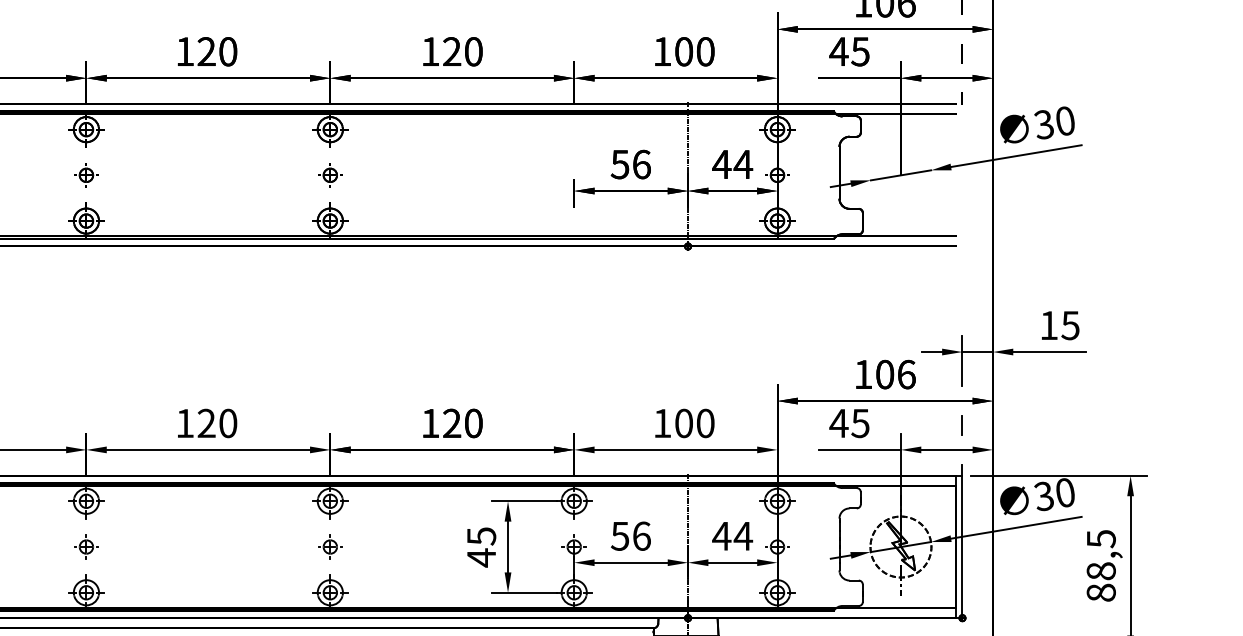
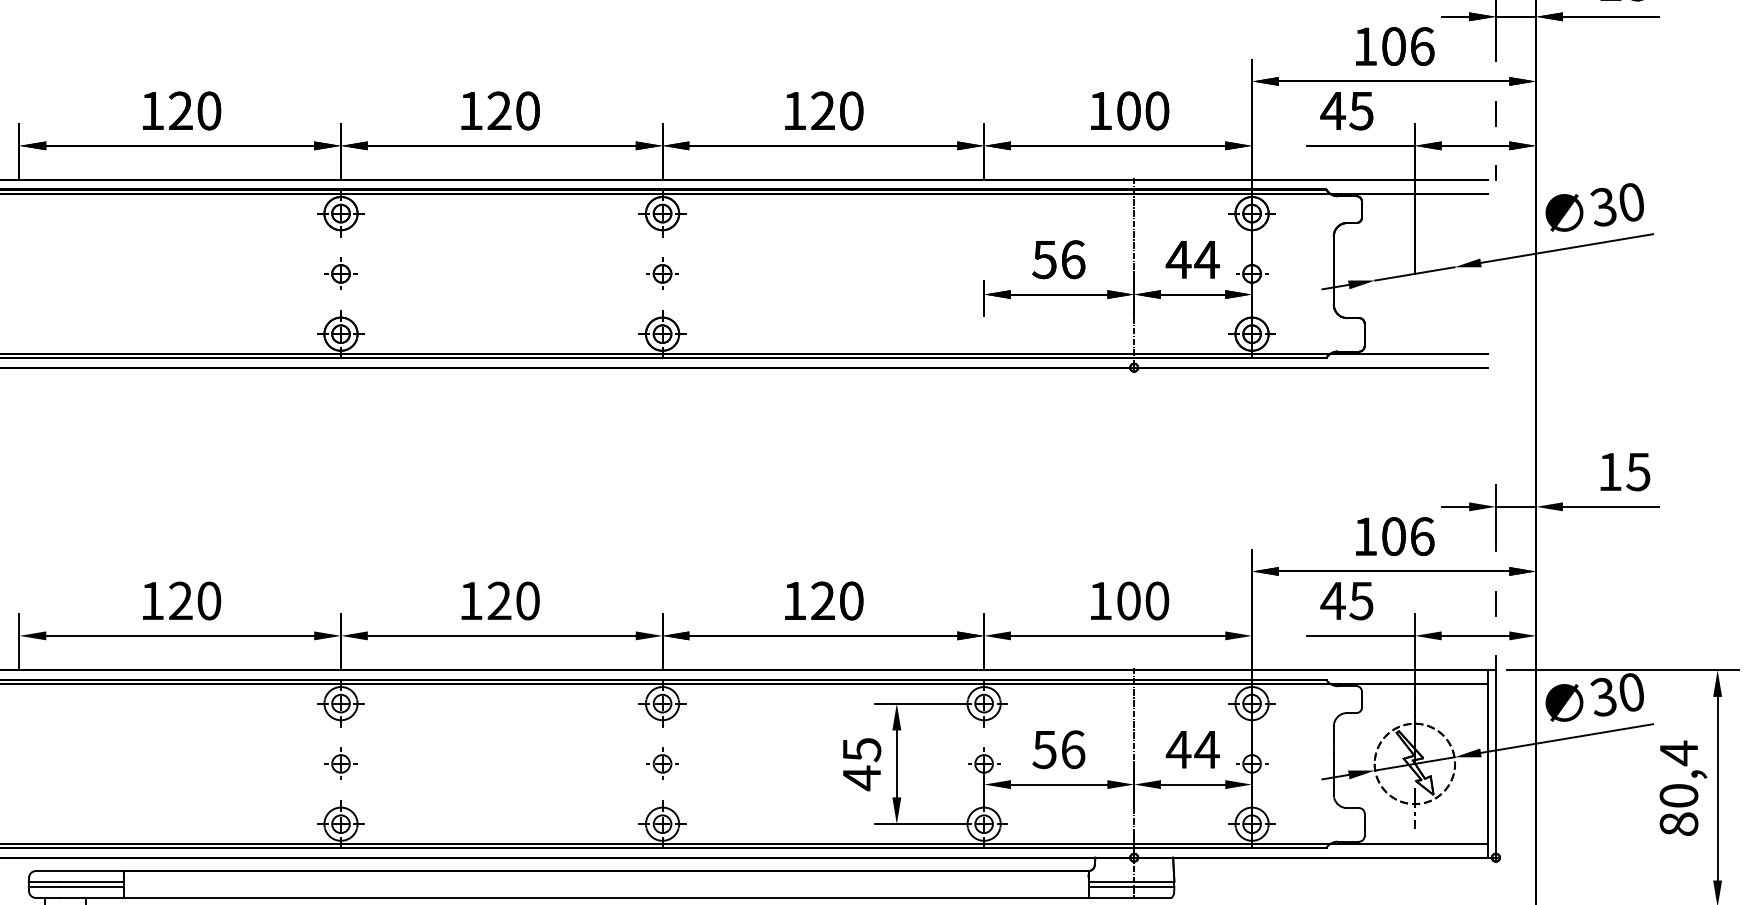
text: (1100, 554) -> (1678, 773), 88,5 -> 80,4

